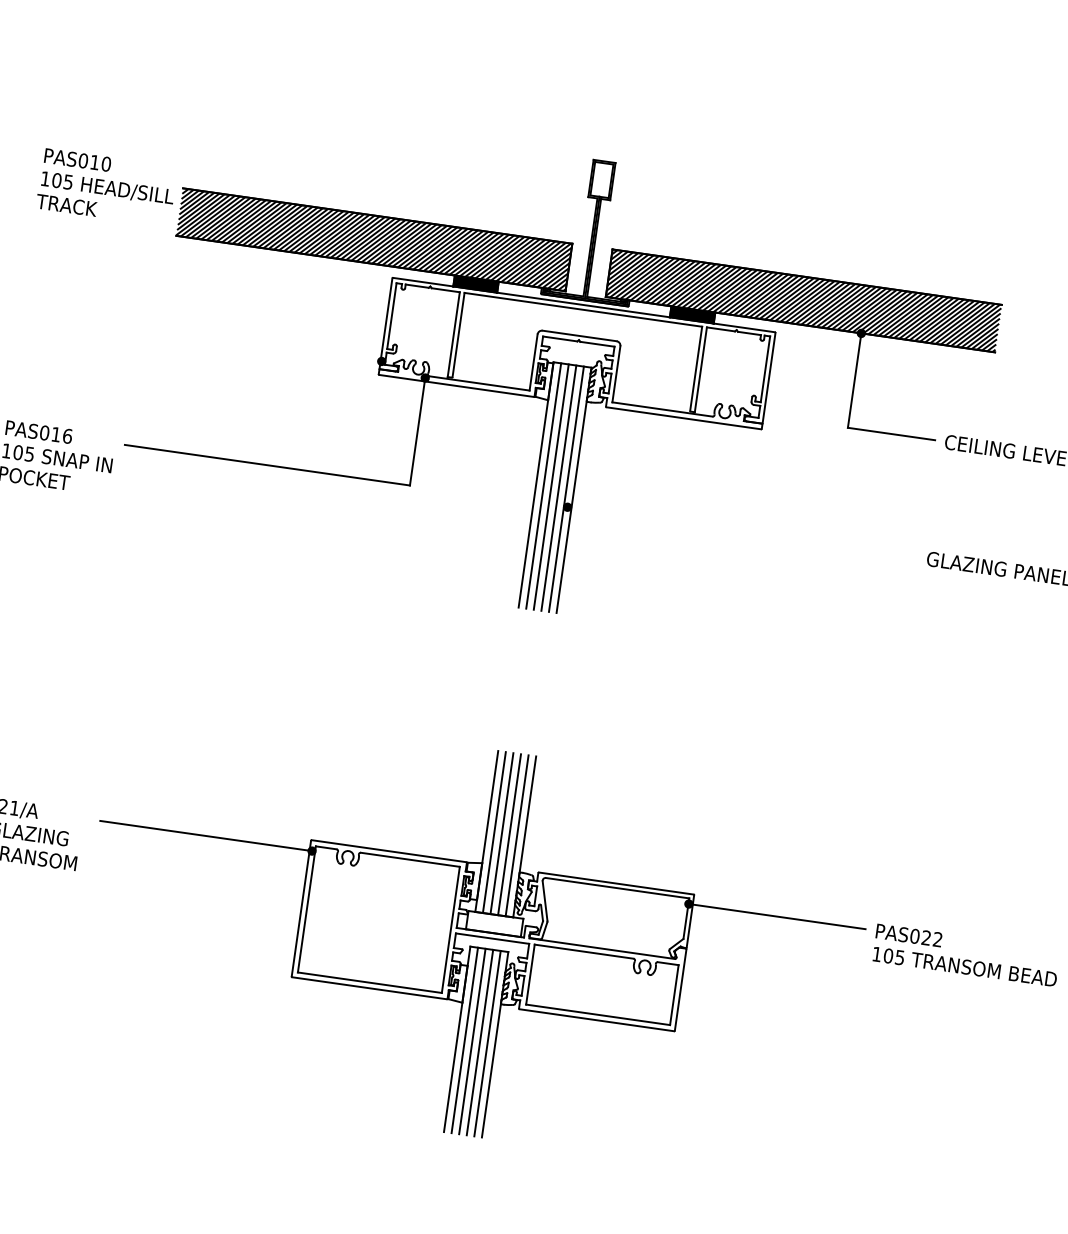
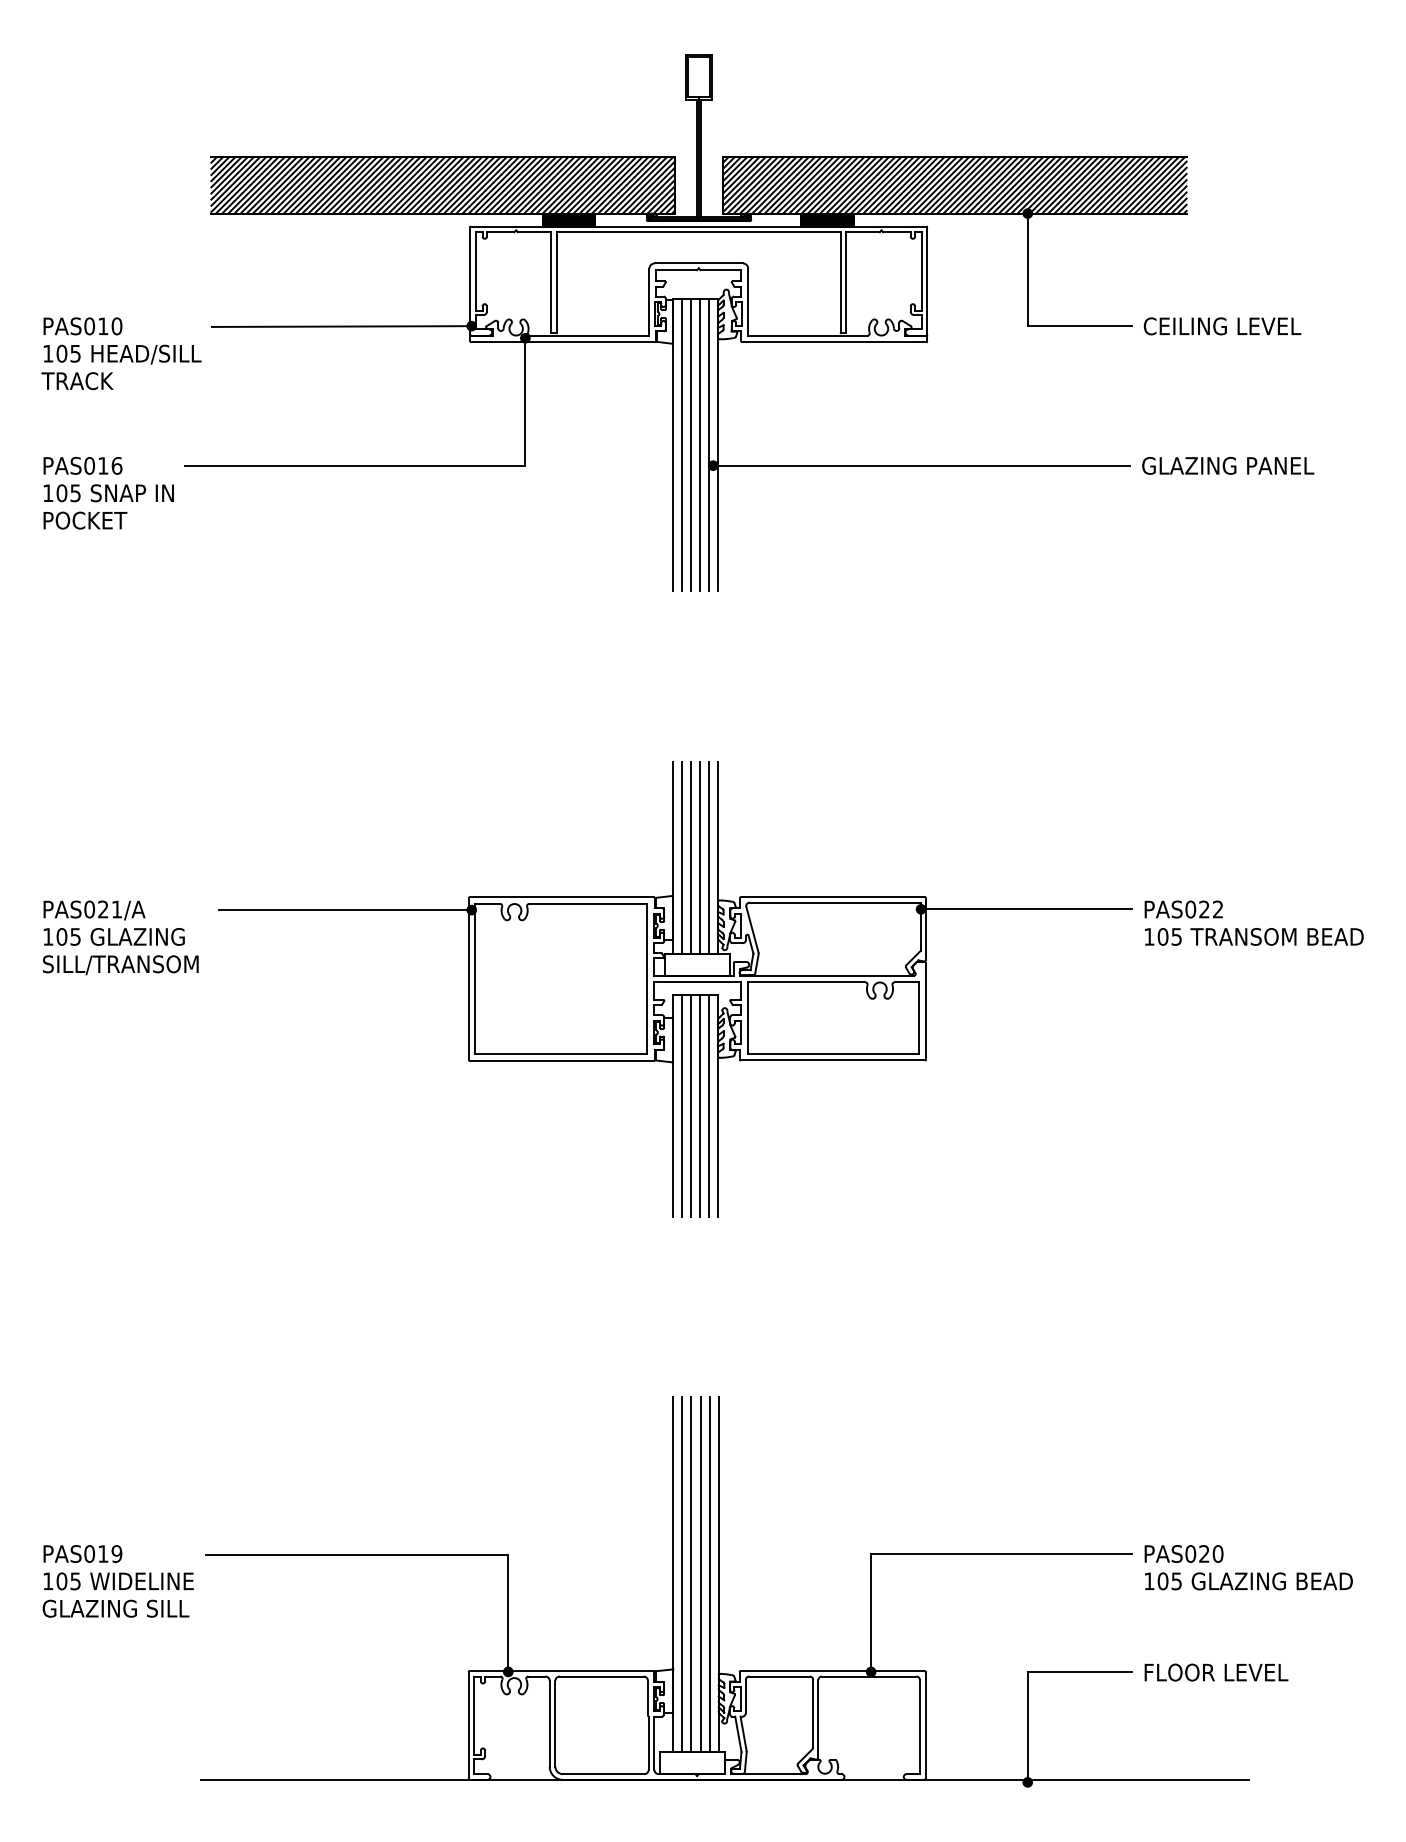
text: (106, 187) -> (121, 353), moved
line: (272, 346) -> (341, 326), added
line: (742, 531) -> (921, 465), added

